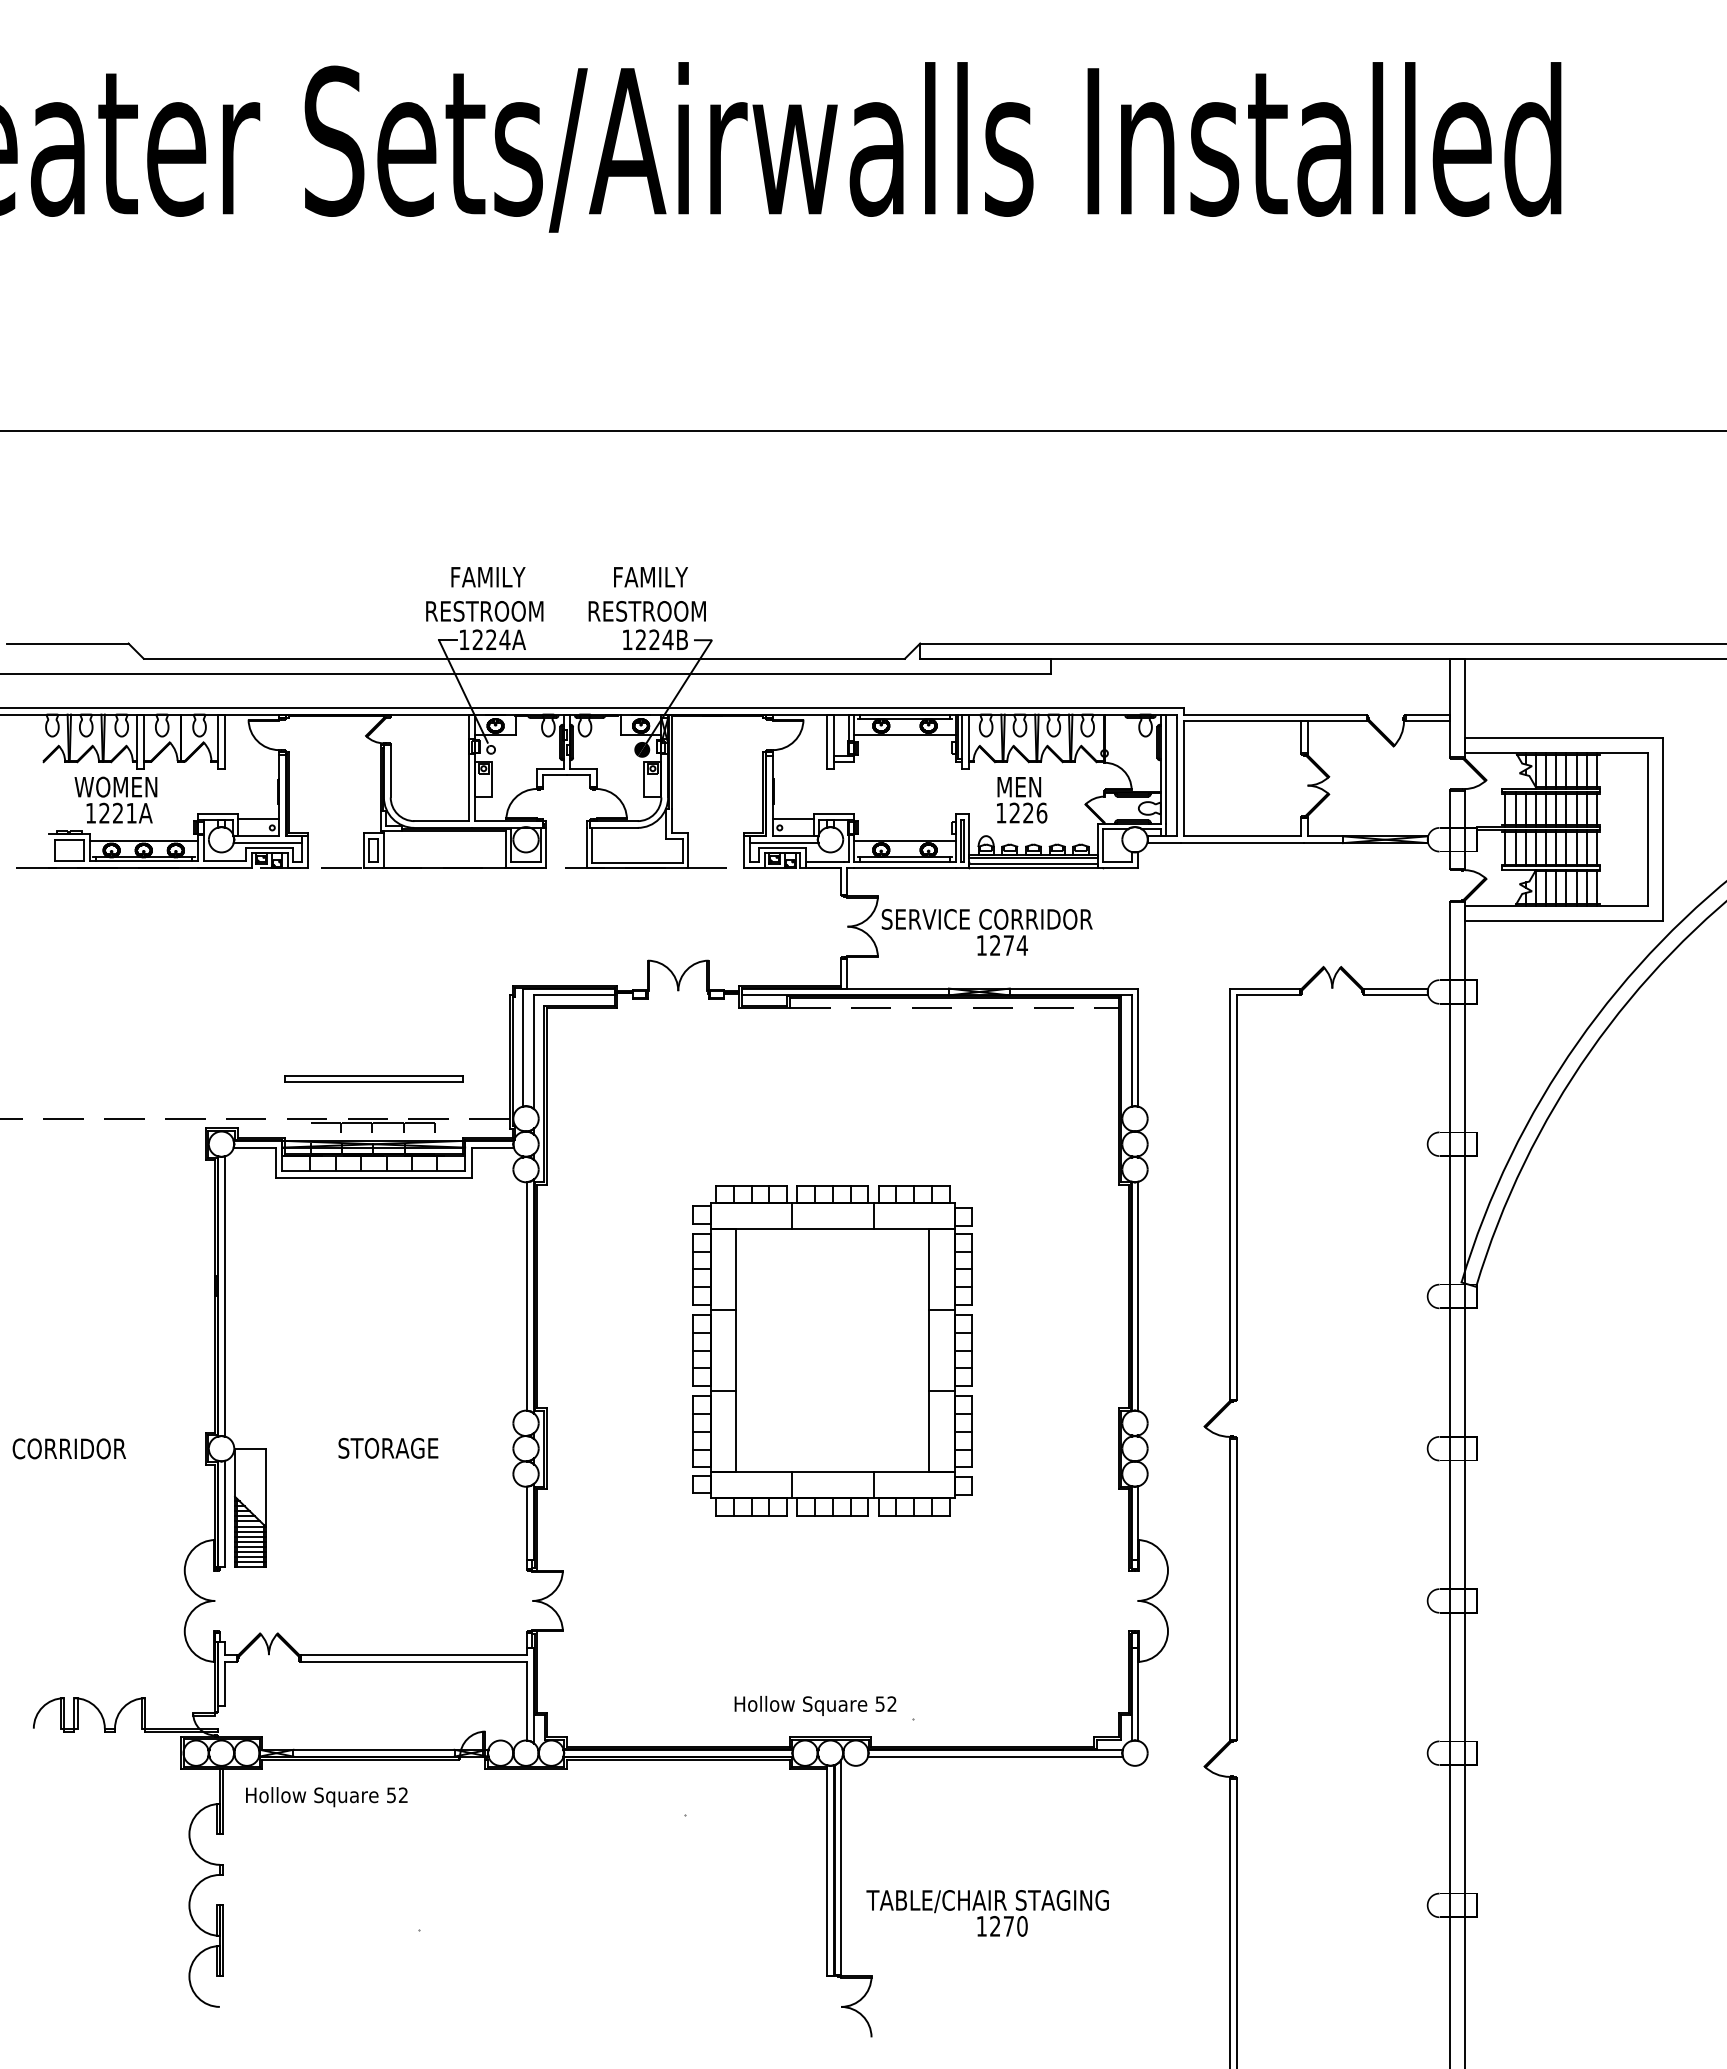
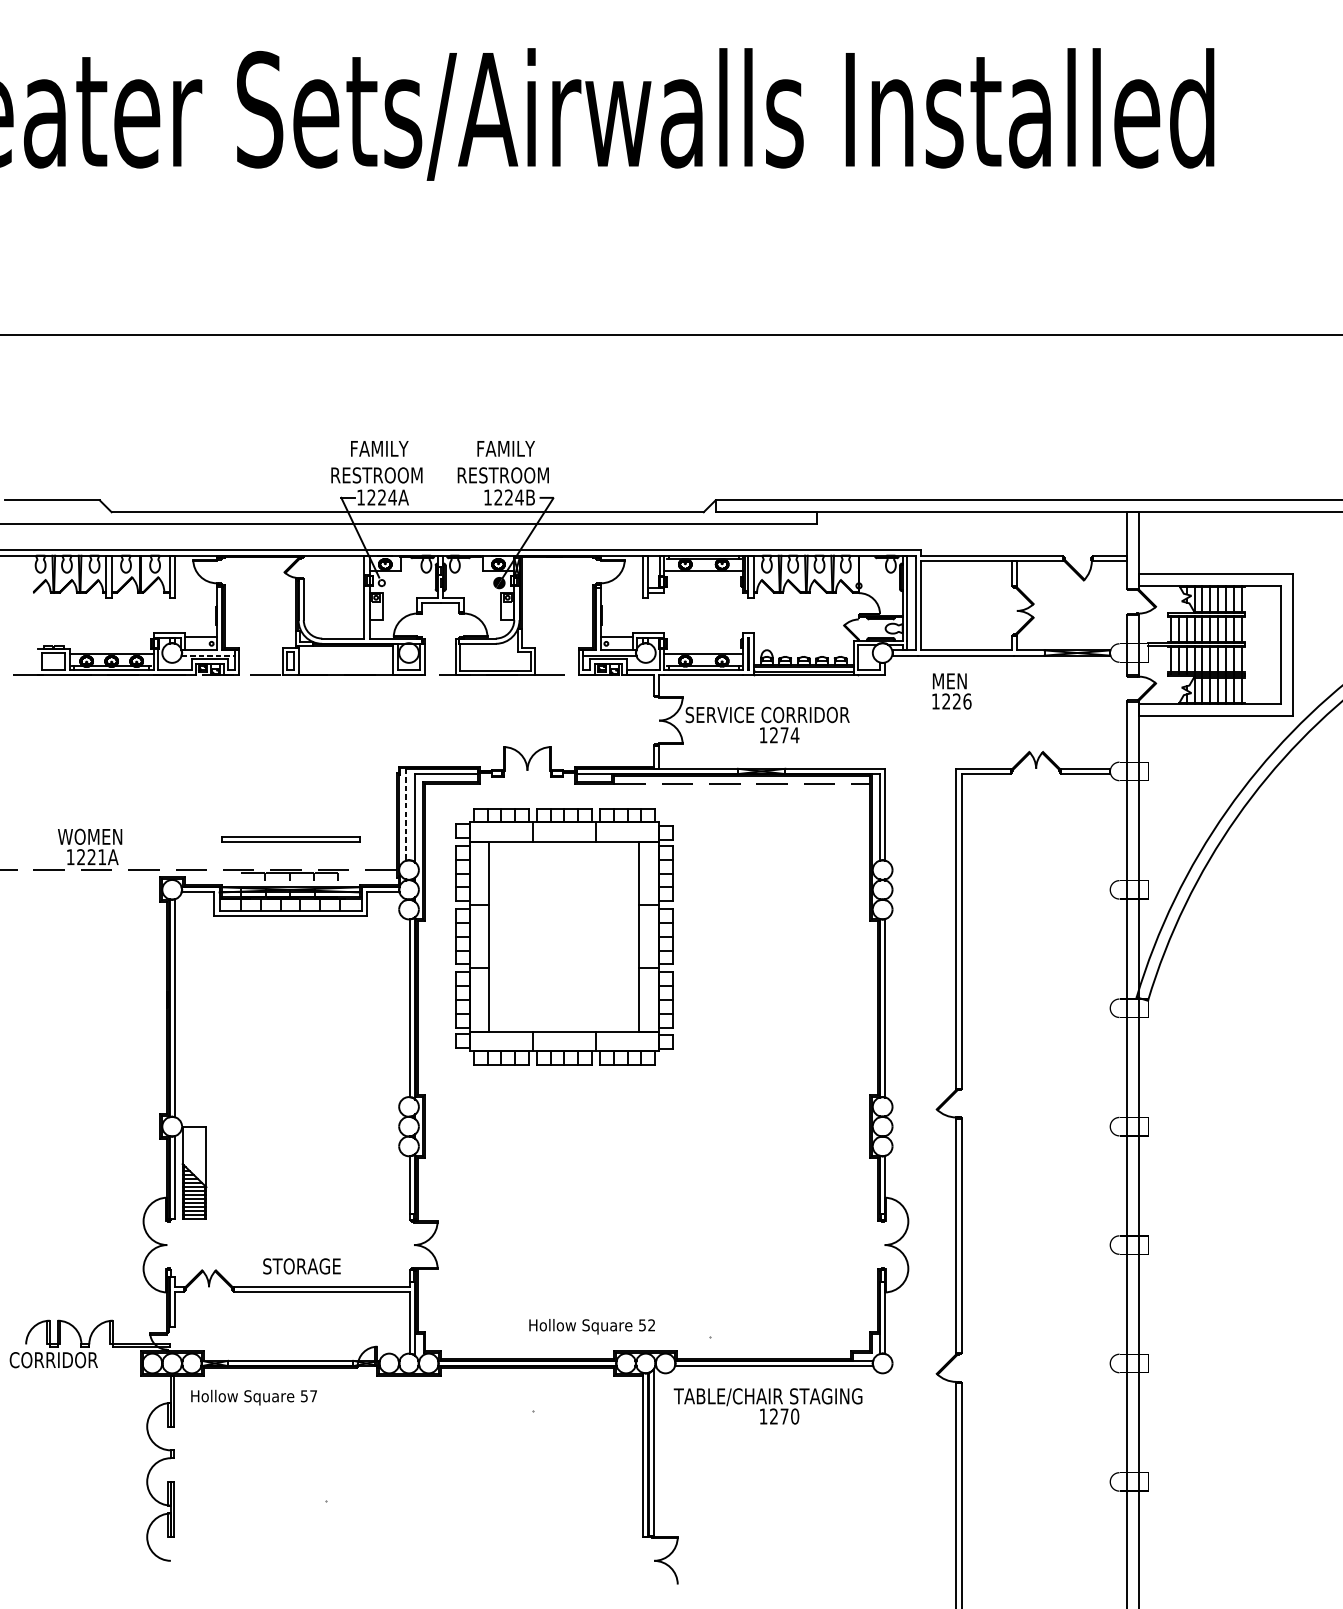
text: (115, 799) -> (89, 846), moved
text: (1022, 800) -> (952, 691), moved
line: (268, 843) -> (208, 655), solid -> dashed
line: (522, 1048) -> (406, 815), solid -> dashed
part: (832, 1350) -> (564, 936), moved
text: (69, 1448) -> (53, 1359), moved
text: (388, 1448) -> (302, 1266), moved
text: (815, 1705) -> (592, 1326), moved
text: (403, 1794) -> (313, 1395), 52 -> 57
text: (987, 1913) -> (767, 1406), moved

